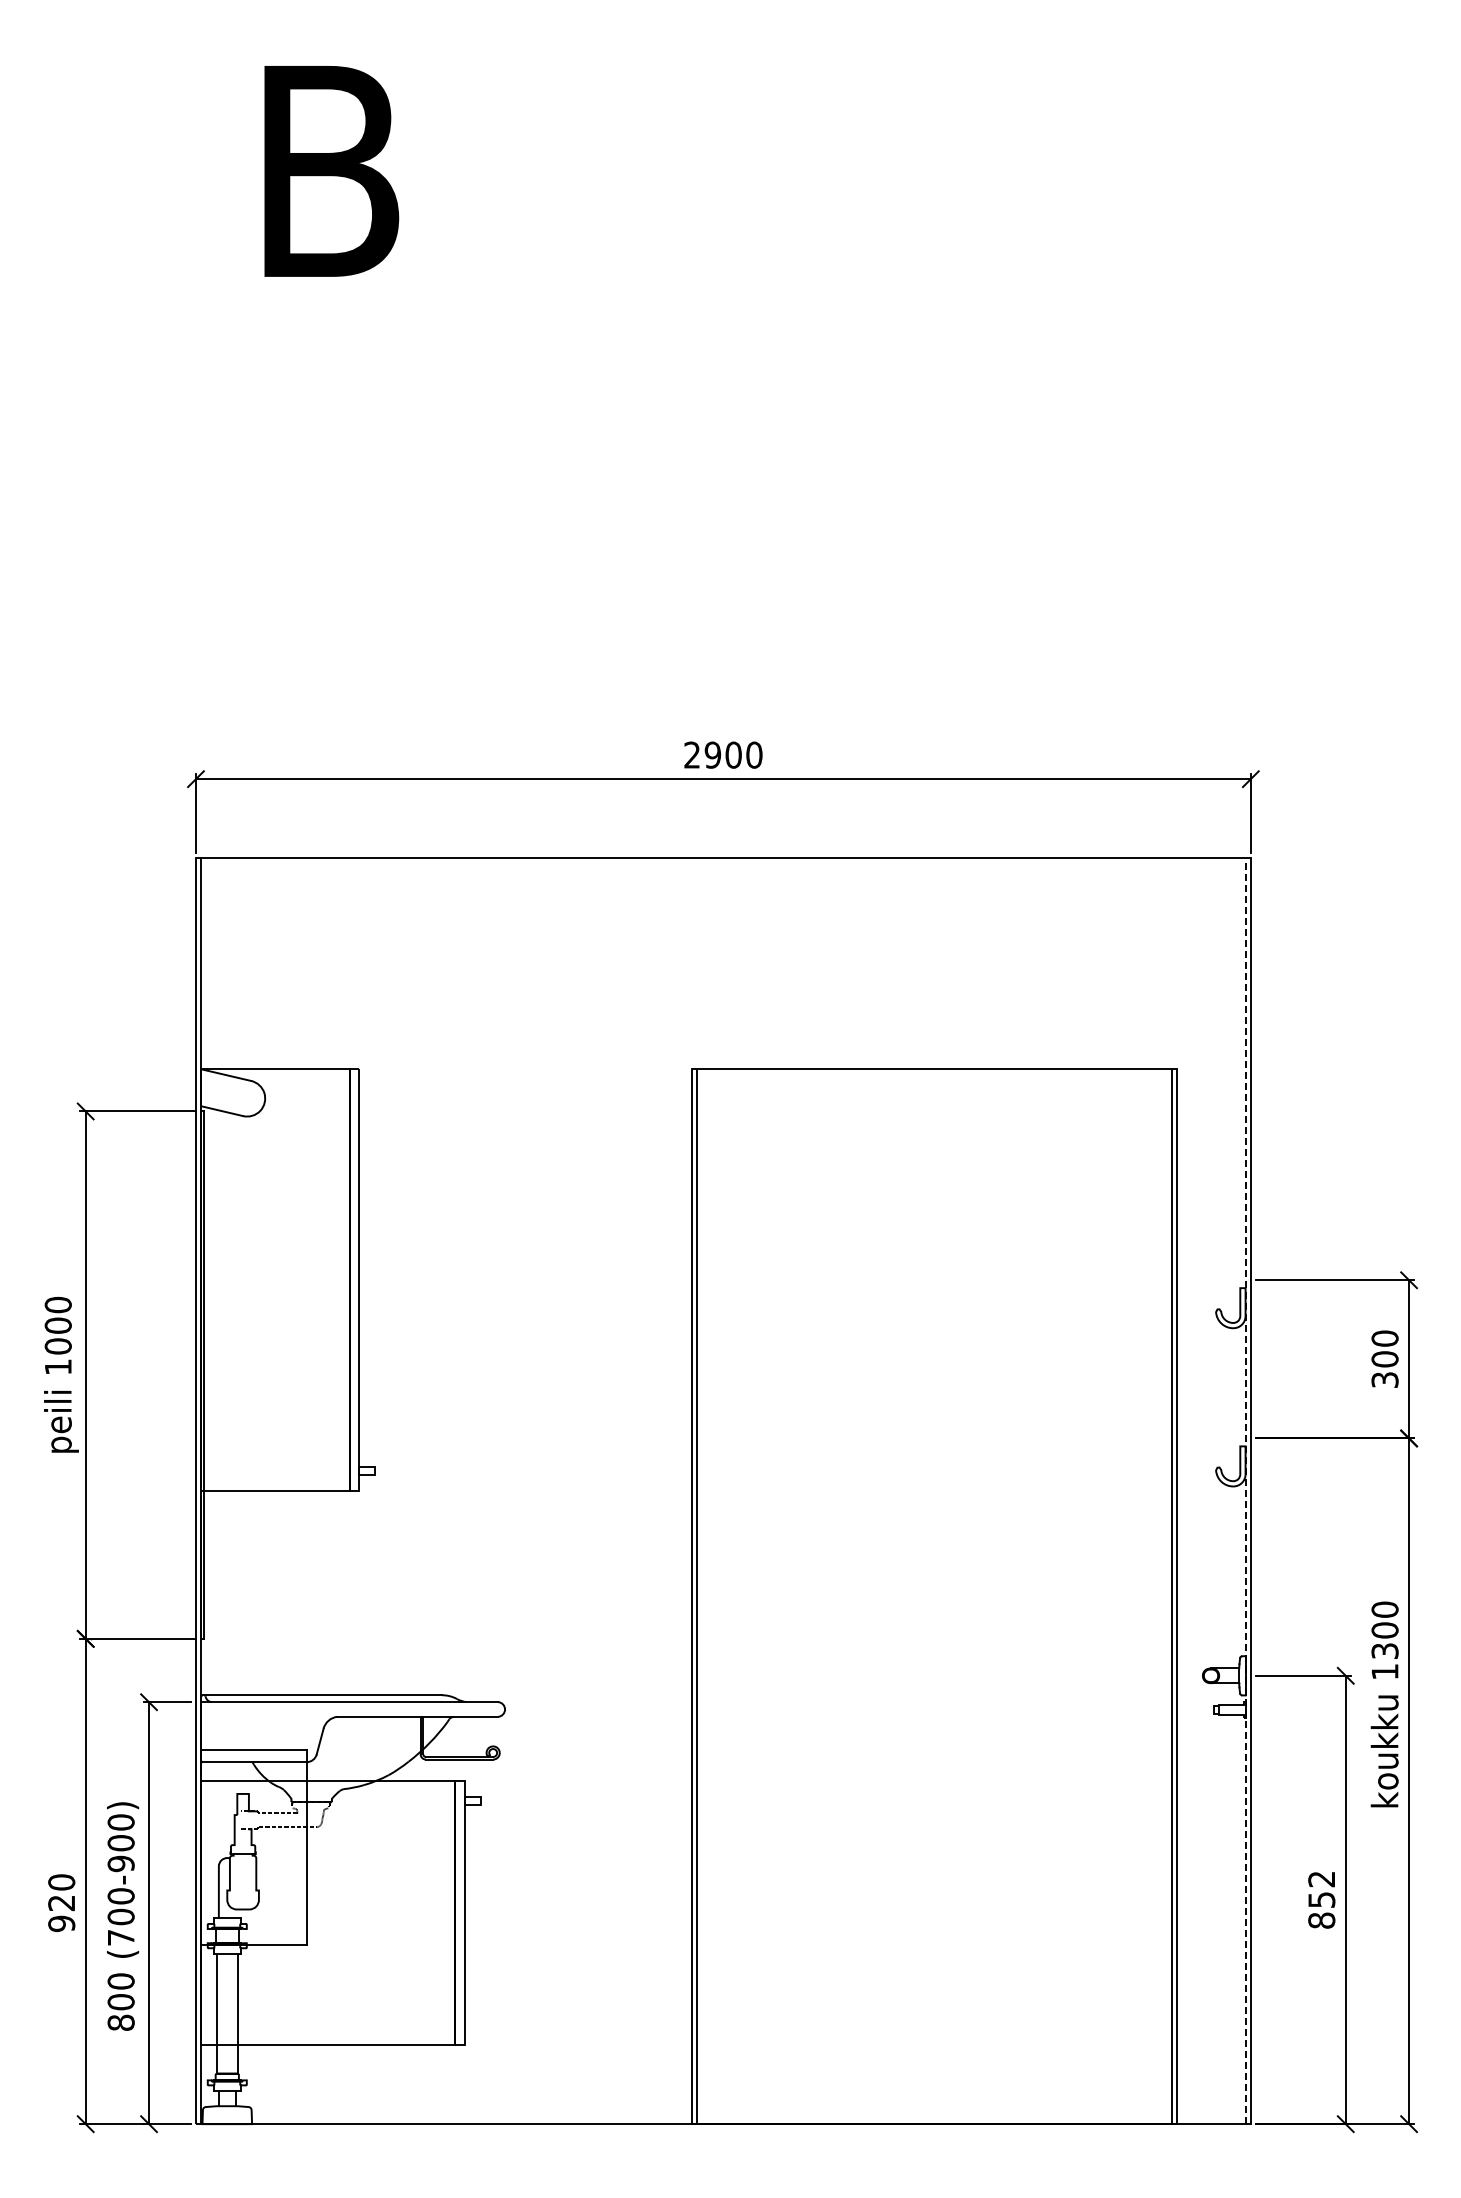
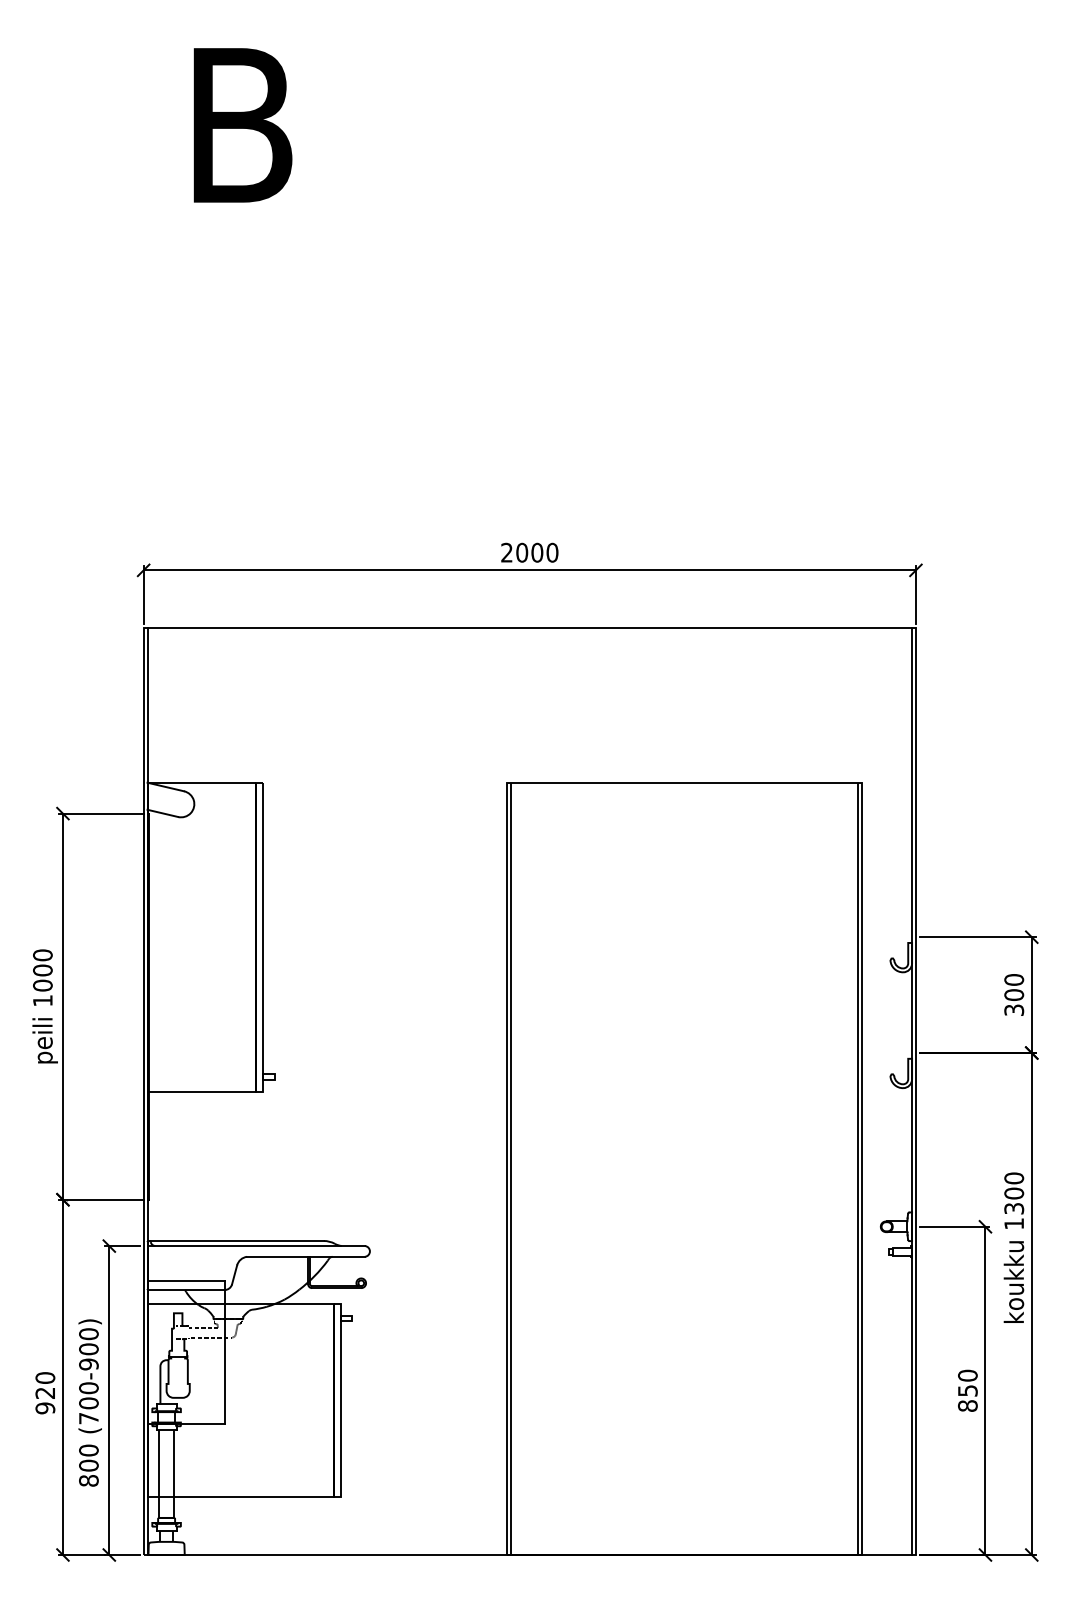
text: (712, 754) -> (521, 552), 2900 -> 2000
line: (1245, 1491) -> (912, 1091), dashed -> solid
text: (1321, 1879) -> (967, 1375), 852 -> 850

